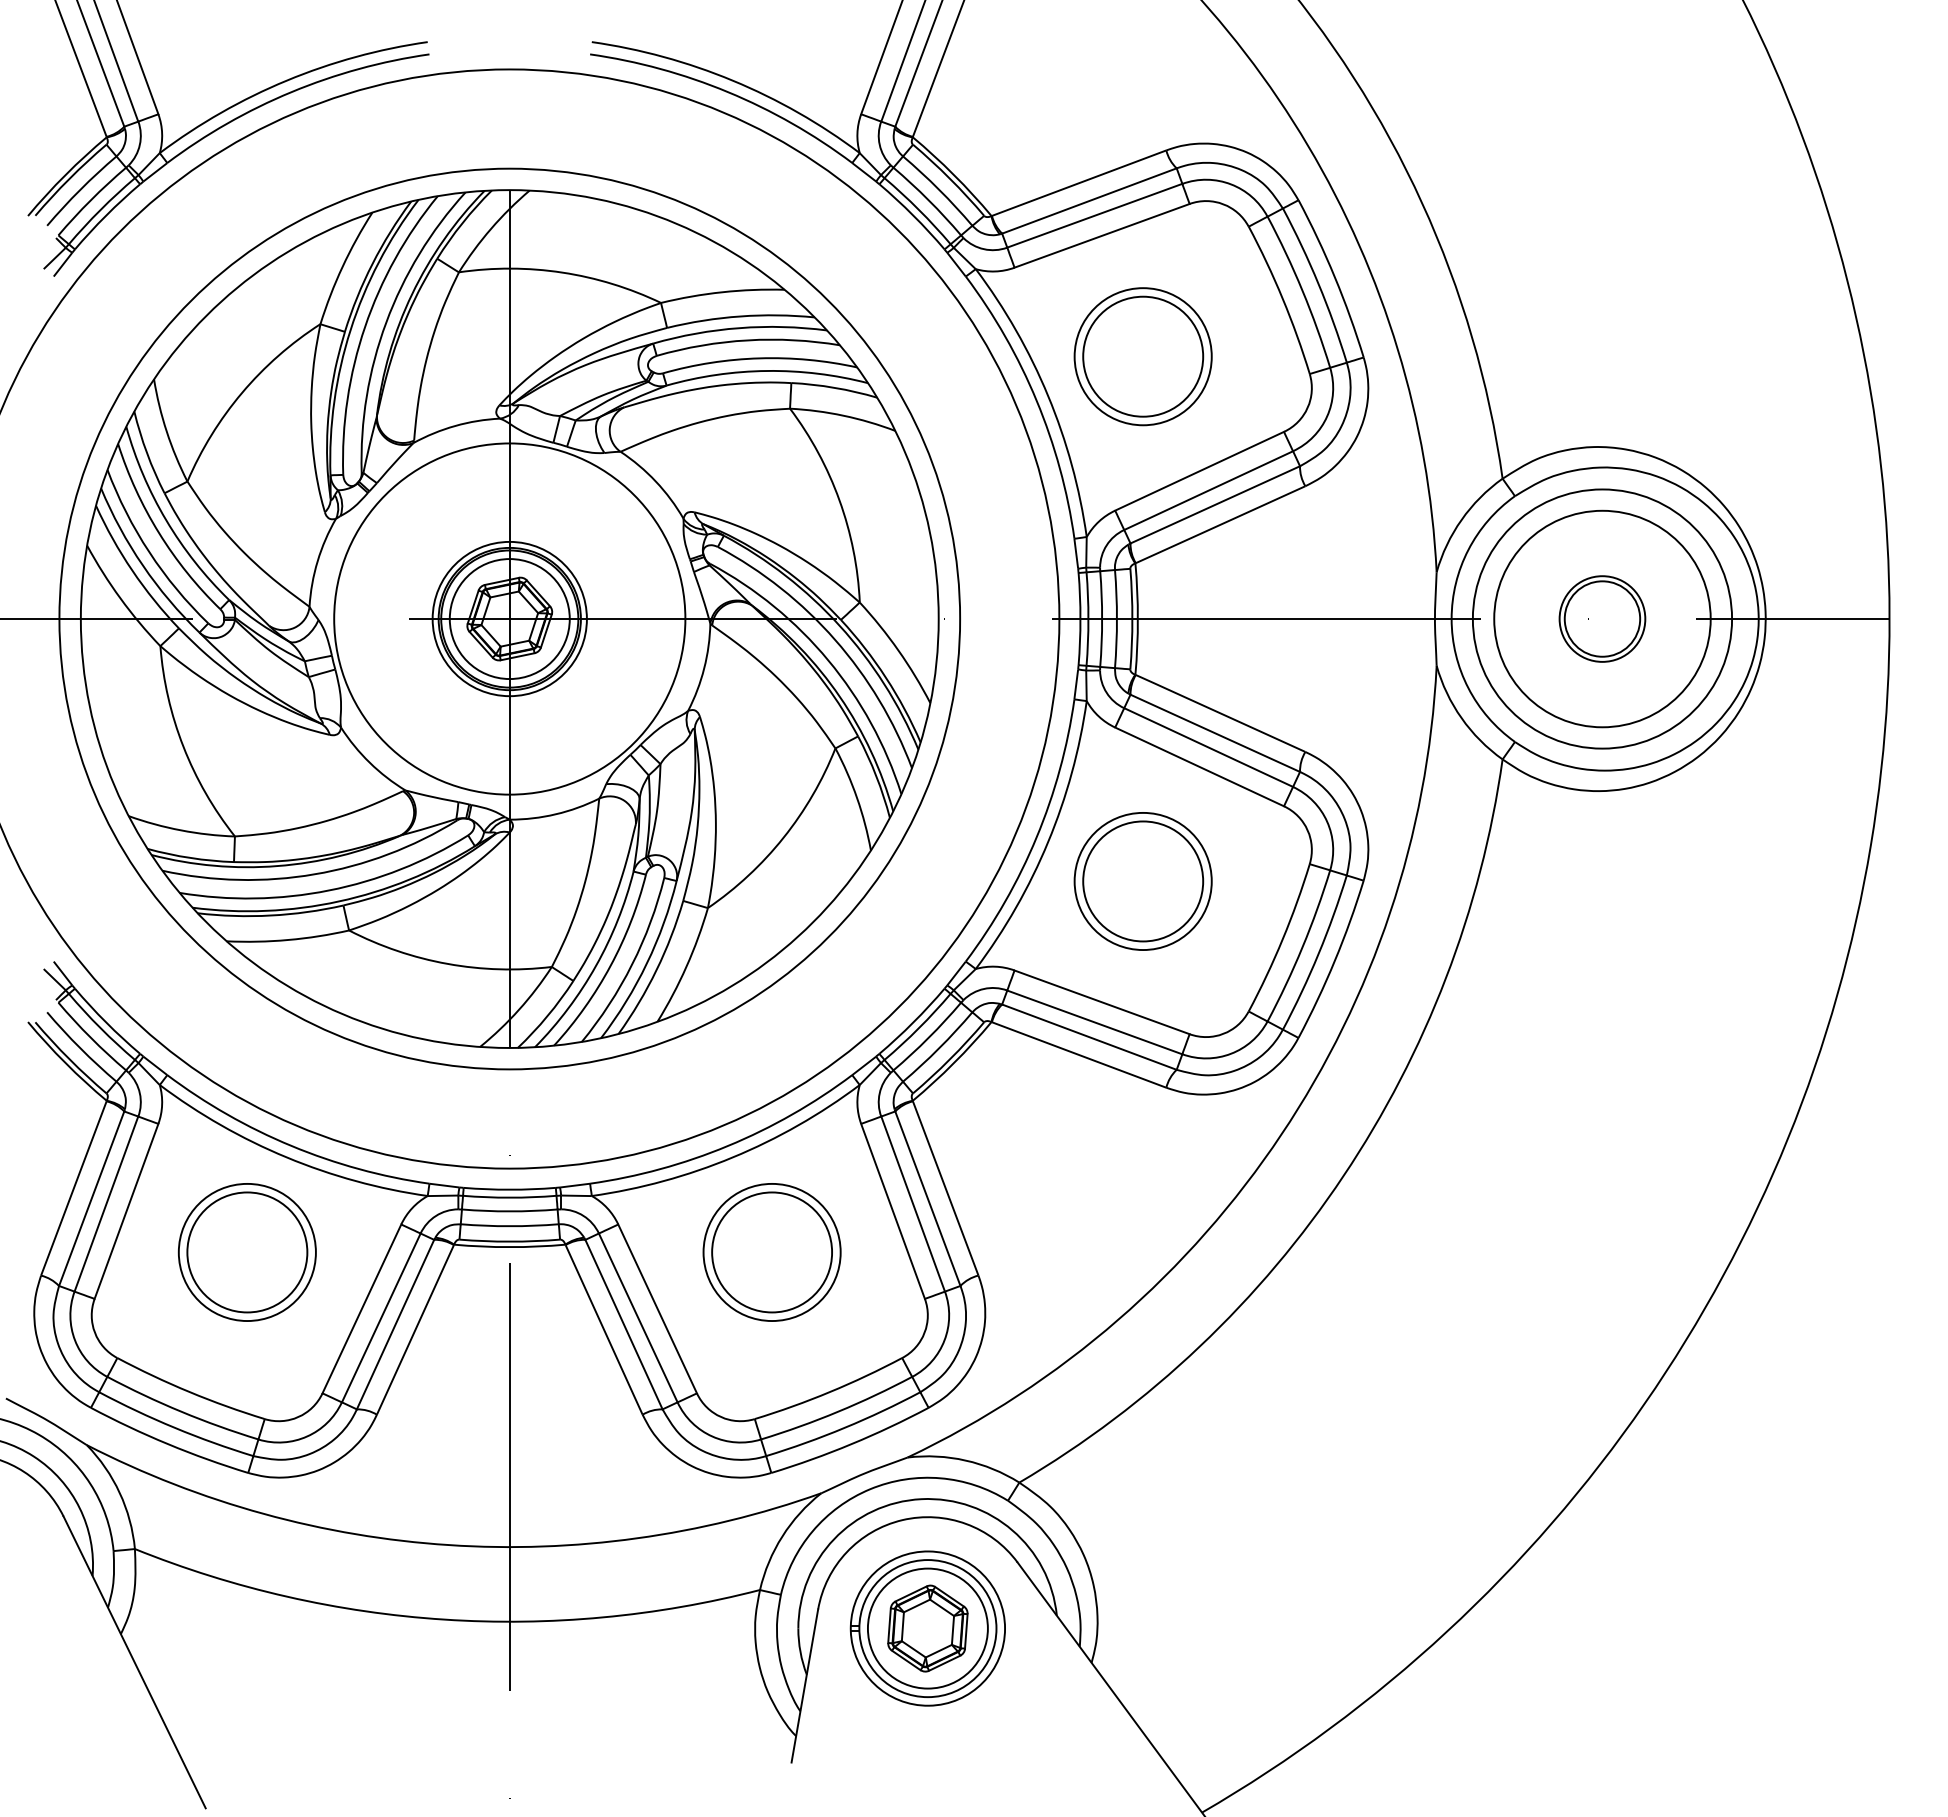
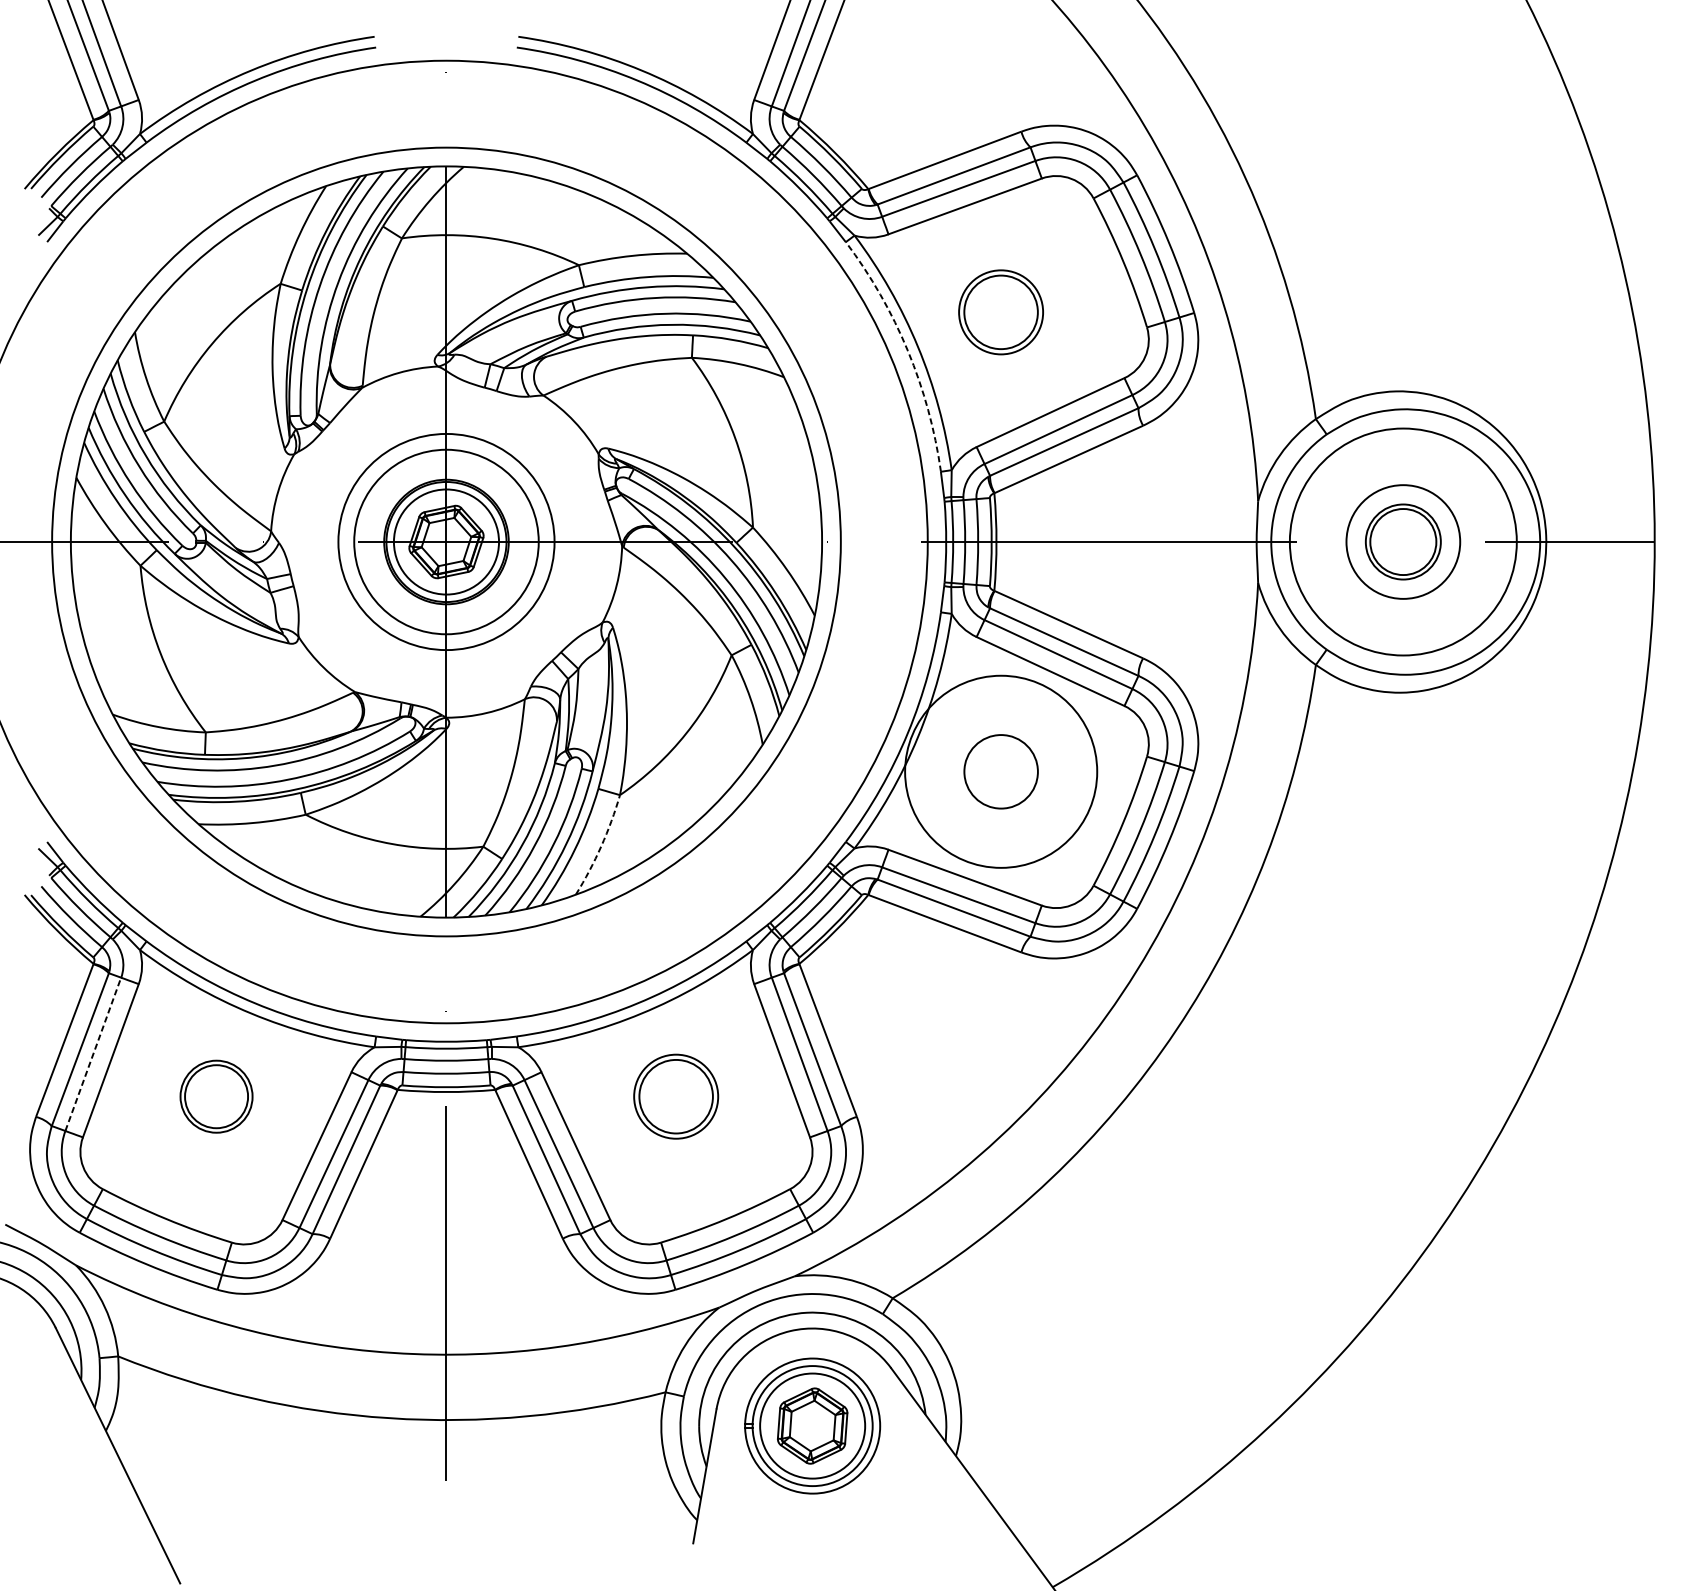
part: (1142, 356) -> (1000, 312), size x0.7
arc: (1036, 400) -> (907, 350), solid -> dashed
circle: (509, 618) -> (446, 541), size x0.6
circle: (509, 618) -> (446, 541), size x1.6
circle: (1602, 618) -> (1403, 541), size x0.6
circle: (1142, 881) -> (1000, 771), size x1.6
circle: (1143, 881) -> (1001, 771), size x0.7
arc: (686, 966) -> (601, 846), solid -> dashed
line: (106, 1203) -> (93, 1053), solid -> dashed
part: (246, 1252) -> (215, 1096), size x0.6
part: (771, 1252) -> (675, 1096), size x0.7

